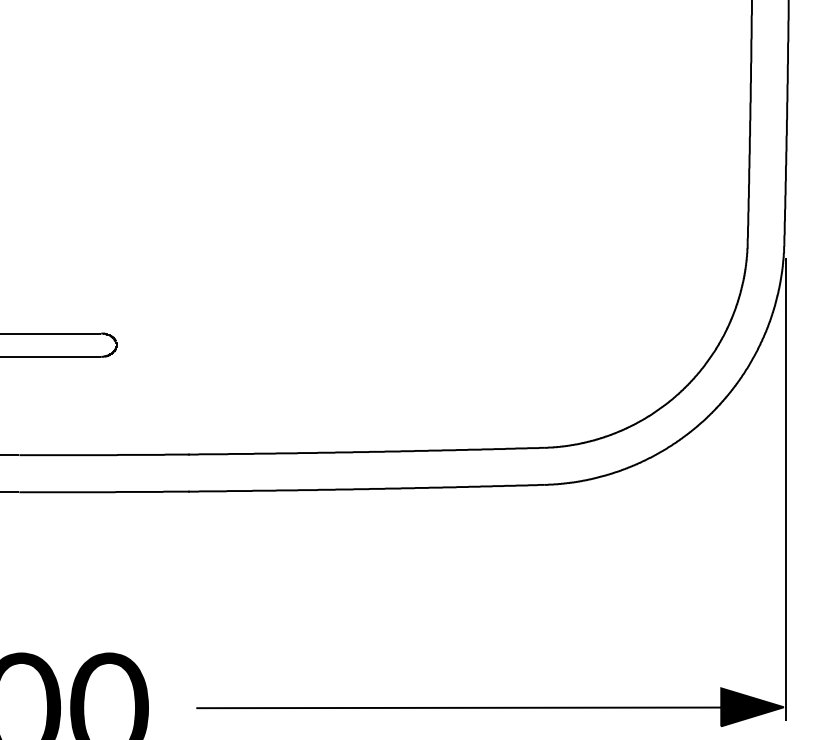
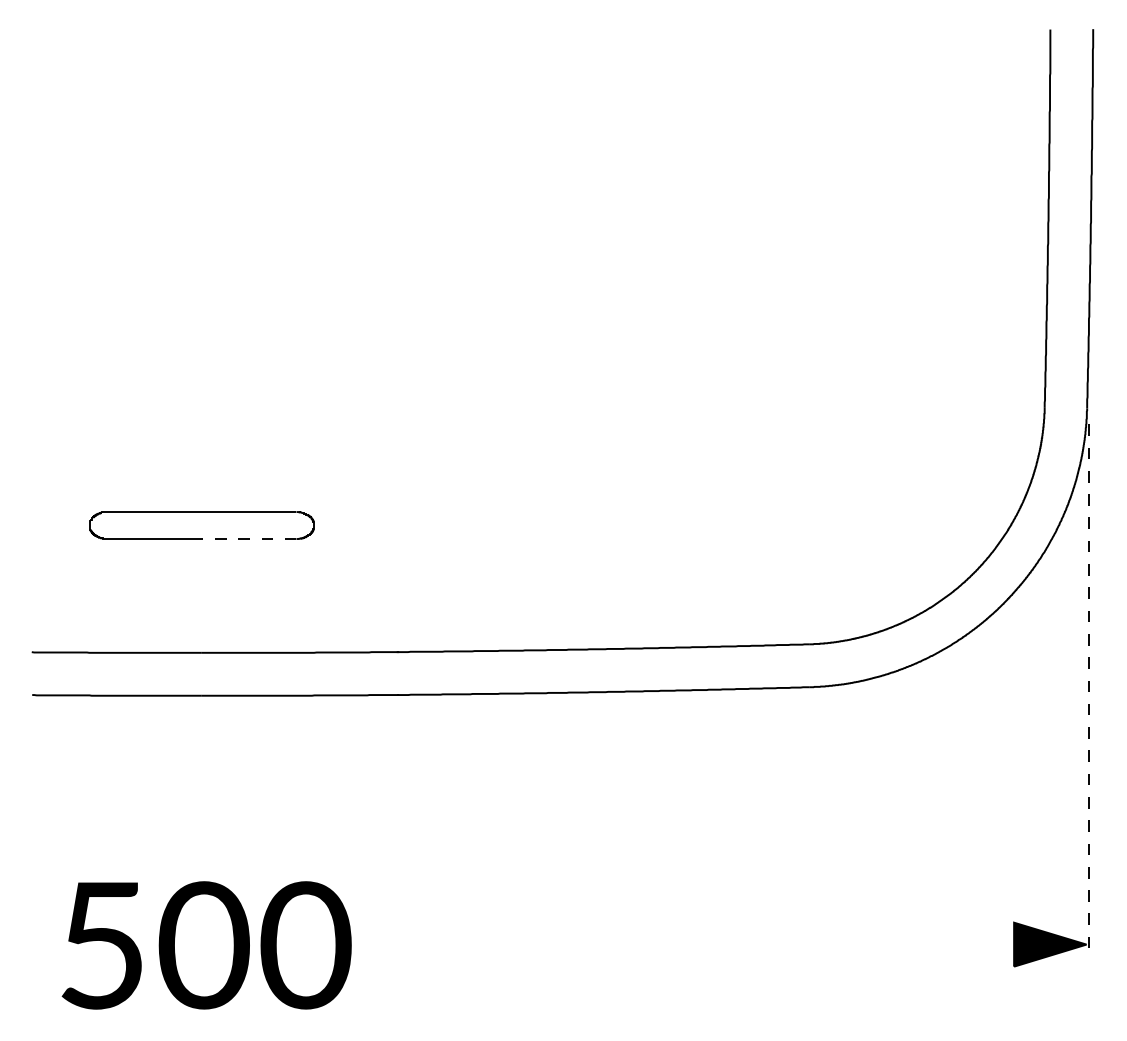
line: (59, 357) -> (248, 539), solid -> dashed
line: (785, 489) -> (1088, 692), solid -> dashed
line: (462, 707) -> (714, 944), removed

